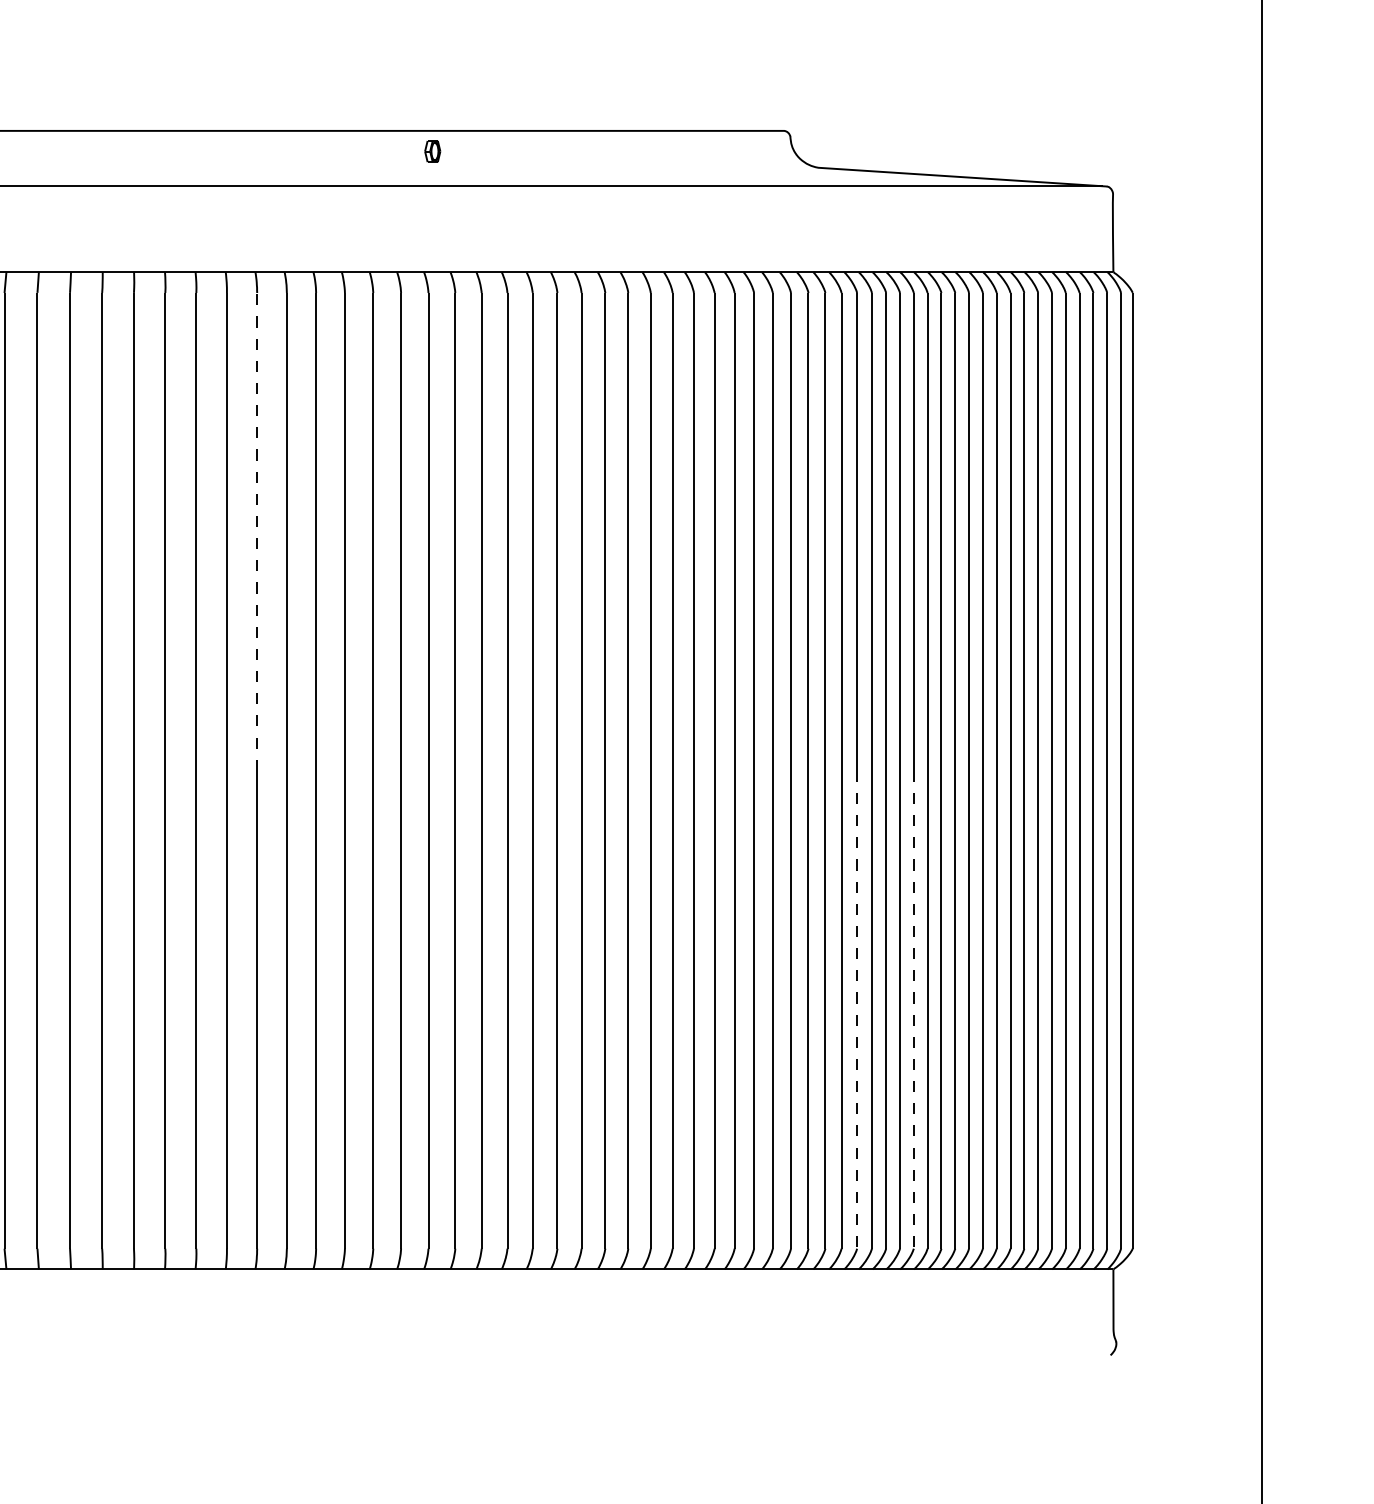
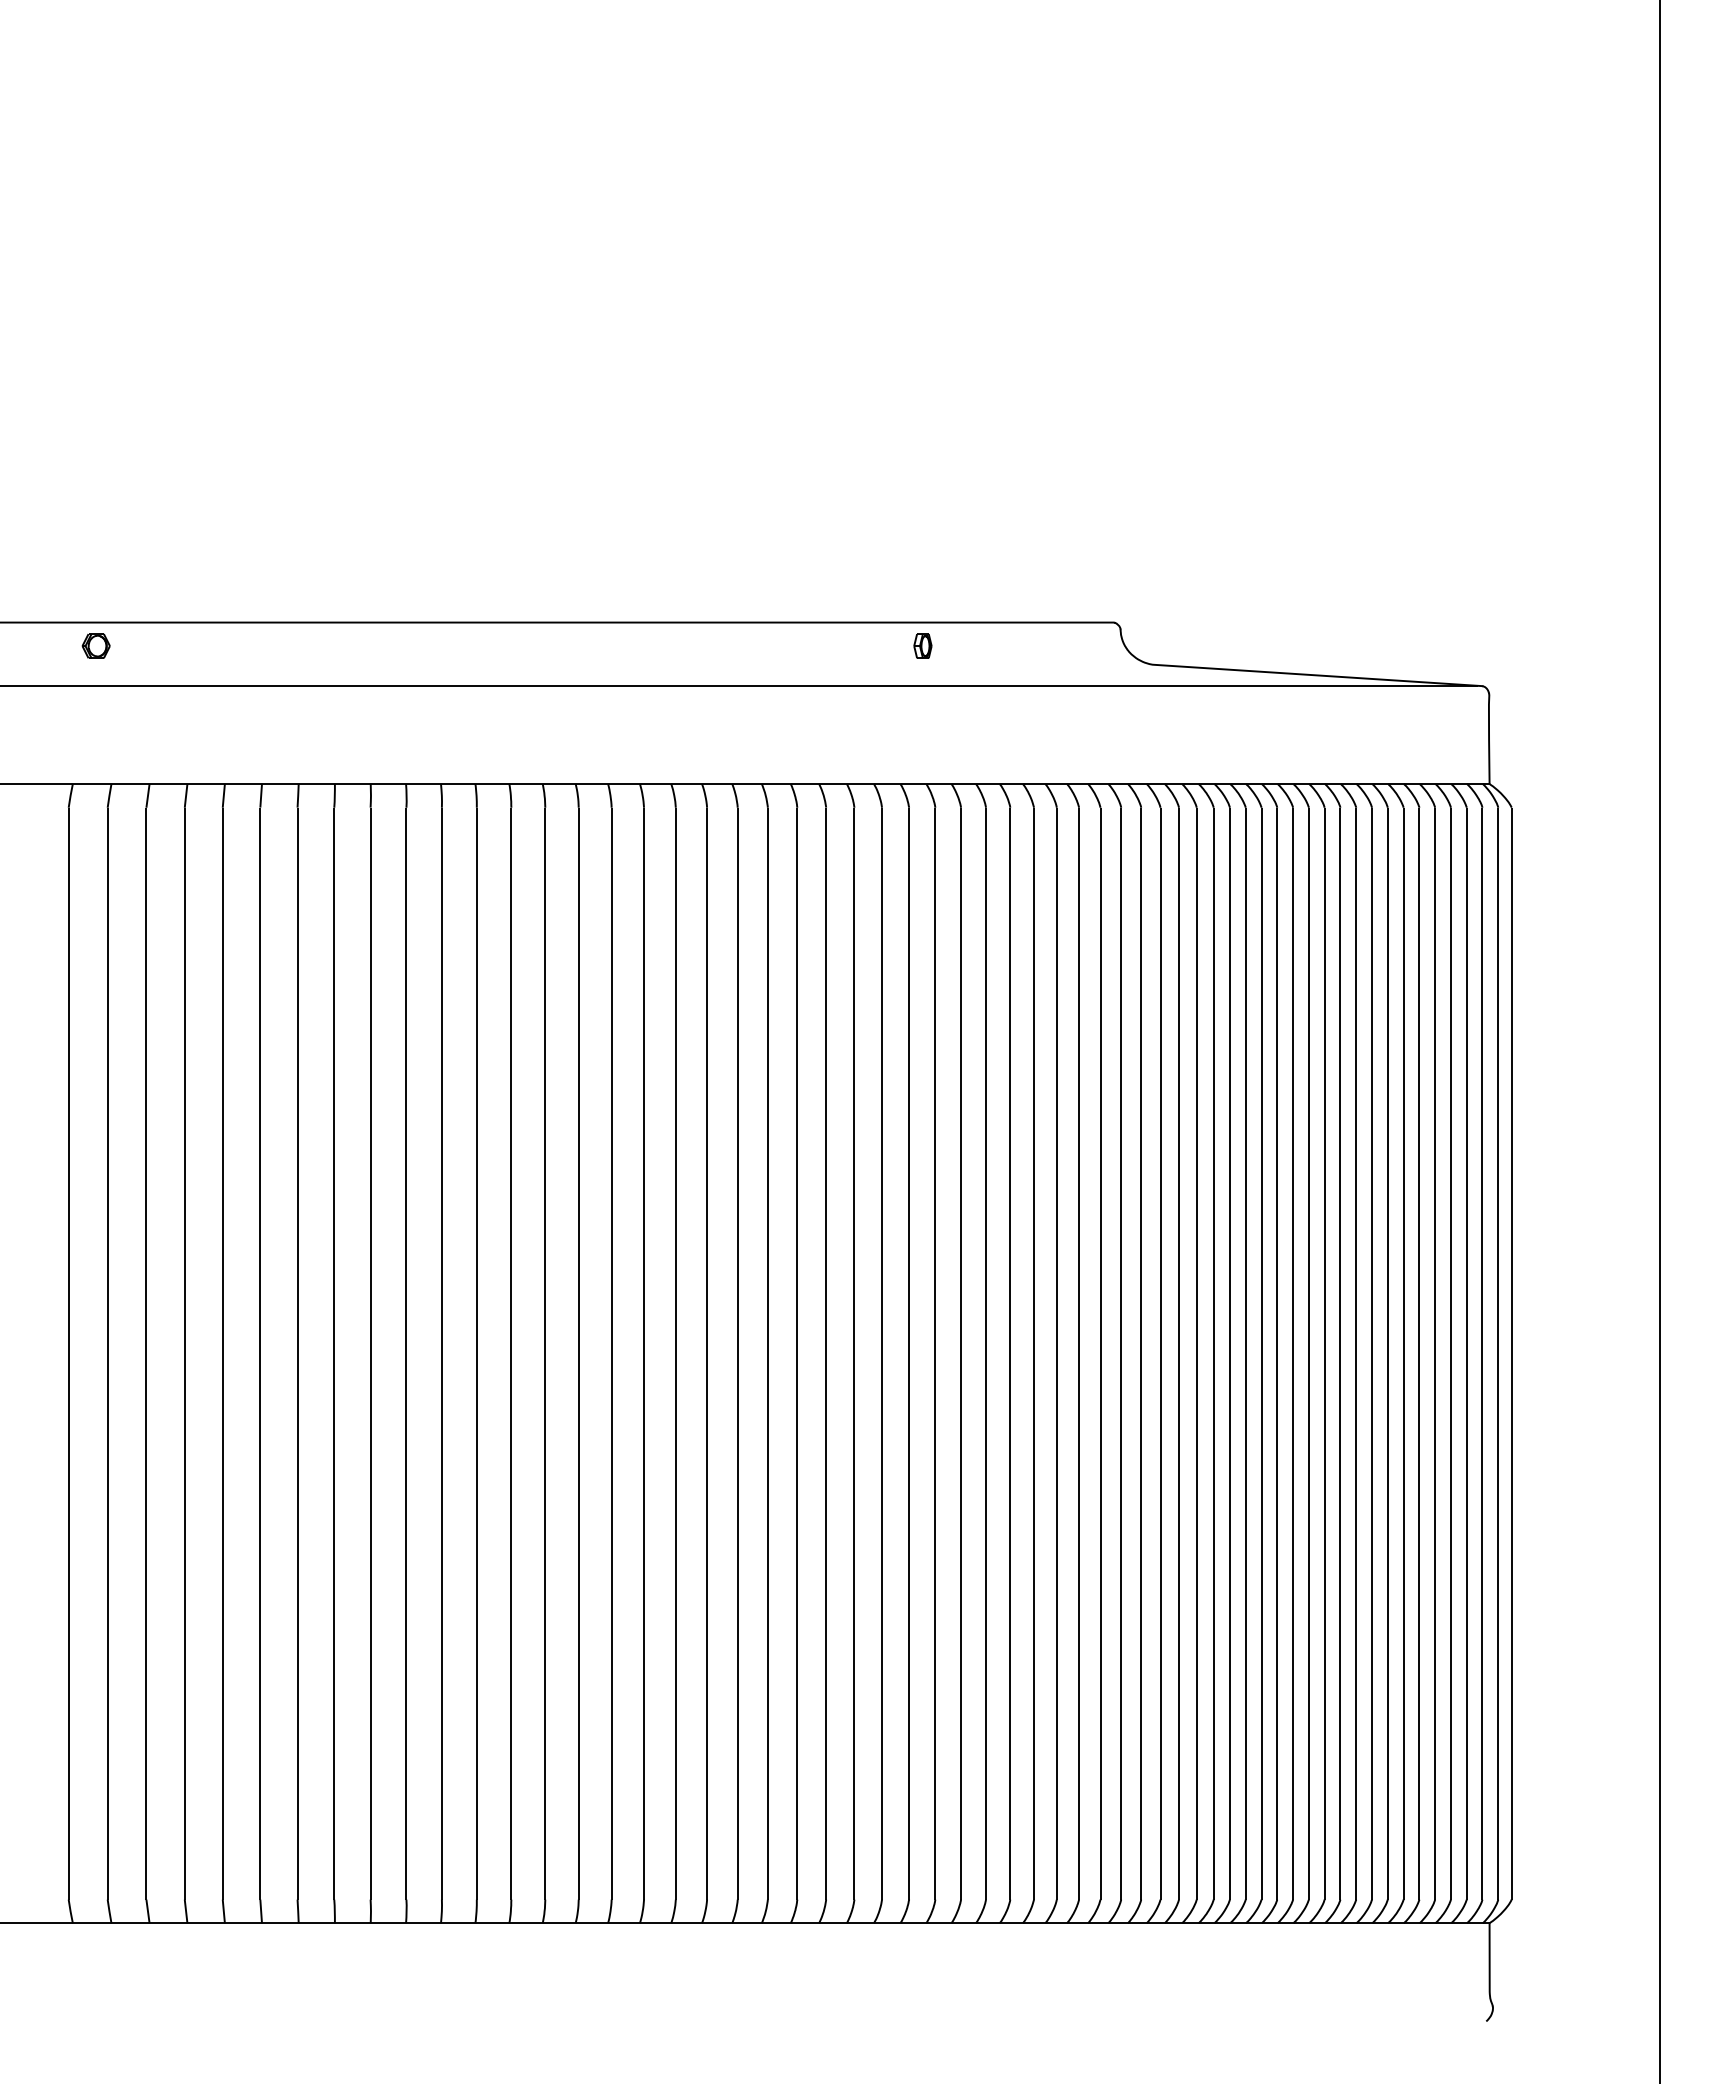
part: (432, 150) -> (922, 645), moved
line: (257, 531) -> (511, 1080), dashed -> solid
line: (856, 1009) -> (1196, 1626), dashed -> solid
line: (913, 1009) -> (1261, 1626), dashed -> solid

